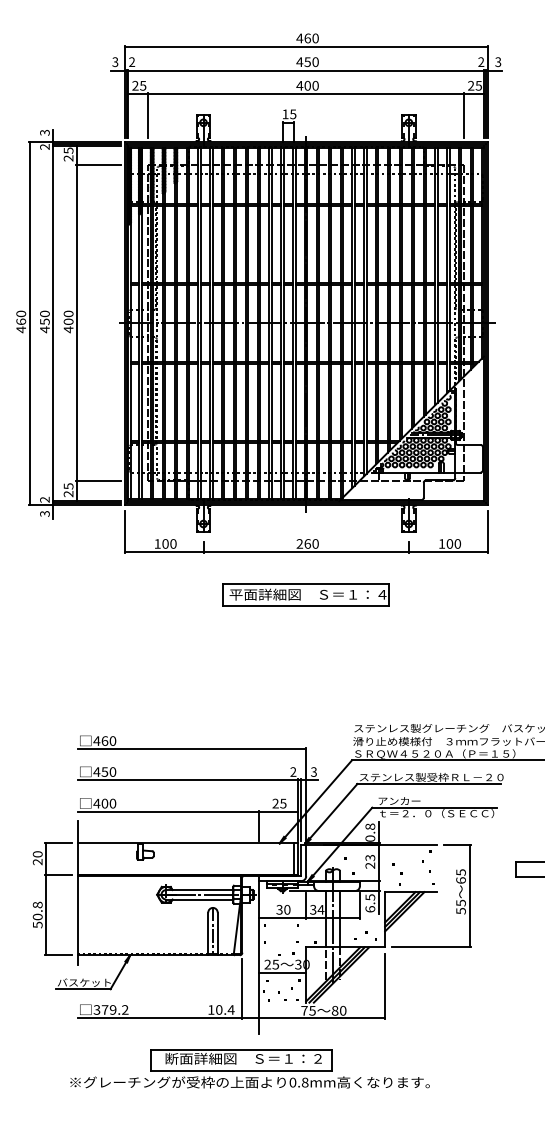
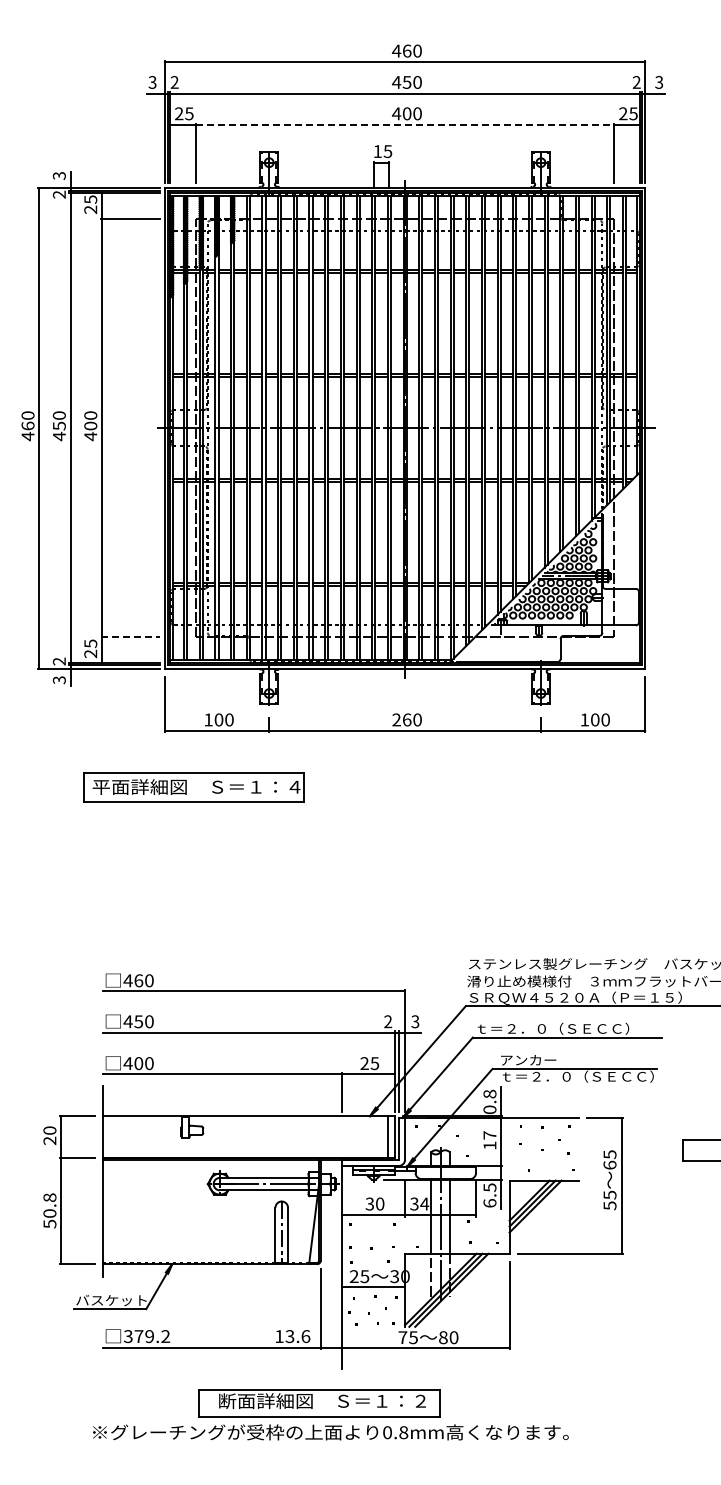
line: (306, 94) -> (405, 125), solid -> dashed
line: (98, 481) -> (130, 637), solid -> dashed
part: (305, 595) -> (193, 787), moved
text: (431, 777) -> (571, 1028), ステンレス製受枠ＲＬ－２０ -> ｔ＝２．０（ＳＥＣＣ）
text: (369, 861) -> (489, 1140), 23 -> 17
text: (224, 1009) -> (297, 1336), 10.4 -> 13.6

